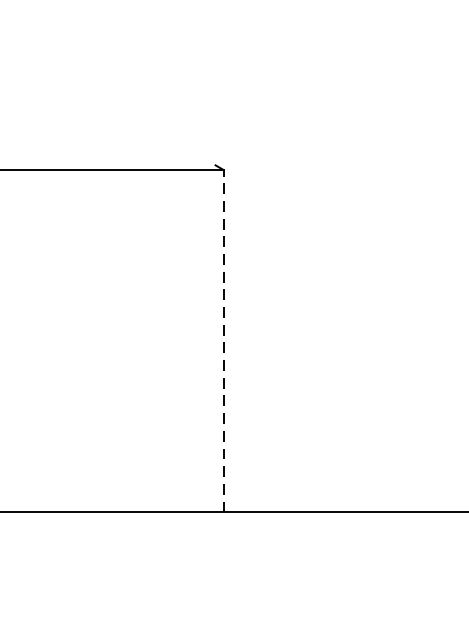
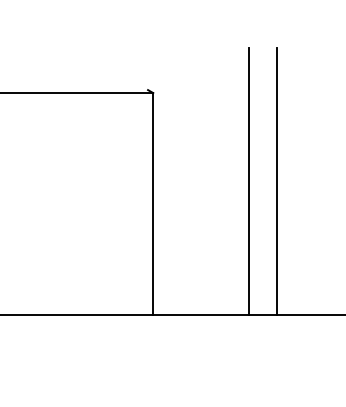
line: (370, 306) -> (248, 181), added
line: (413, 306) -> (276, 181), added
line: (223, 339) -> (153, 203), dashed -> solid

